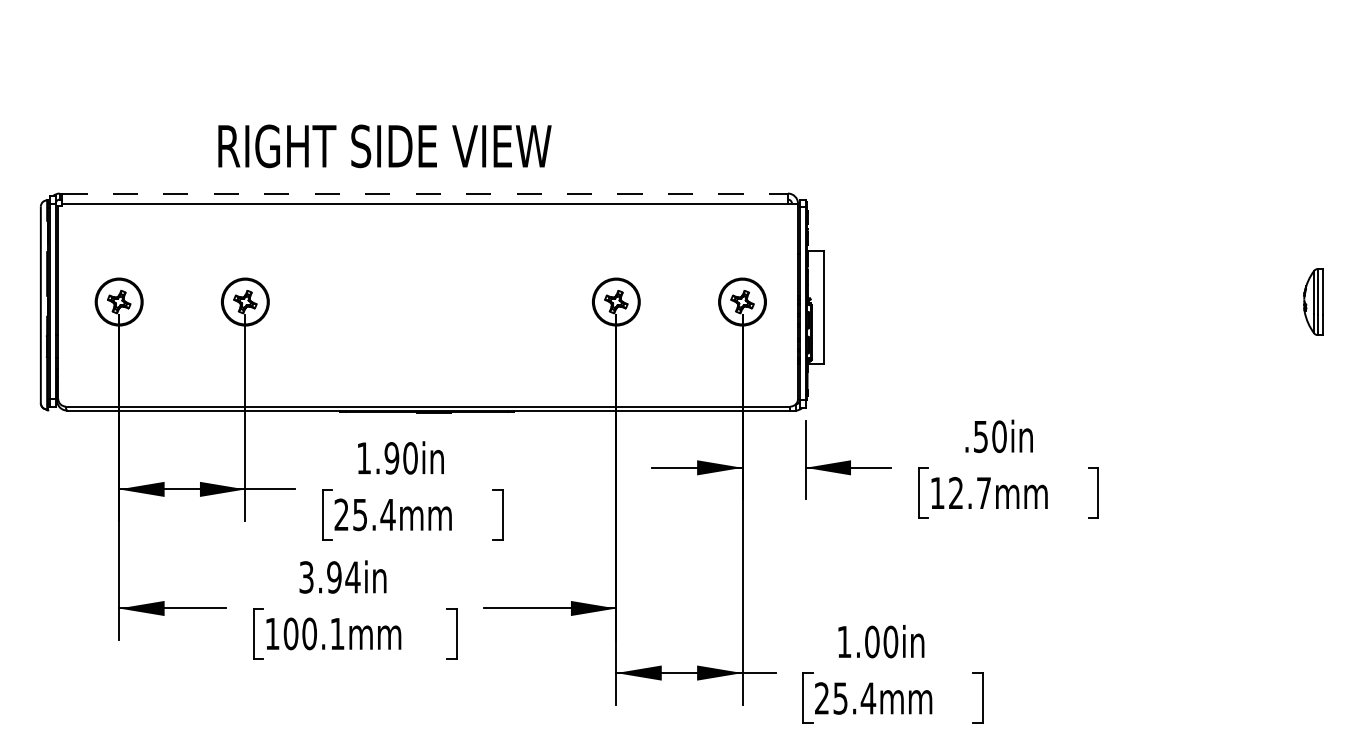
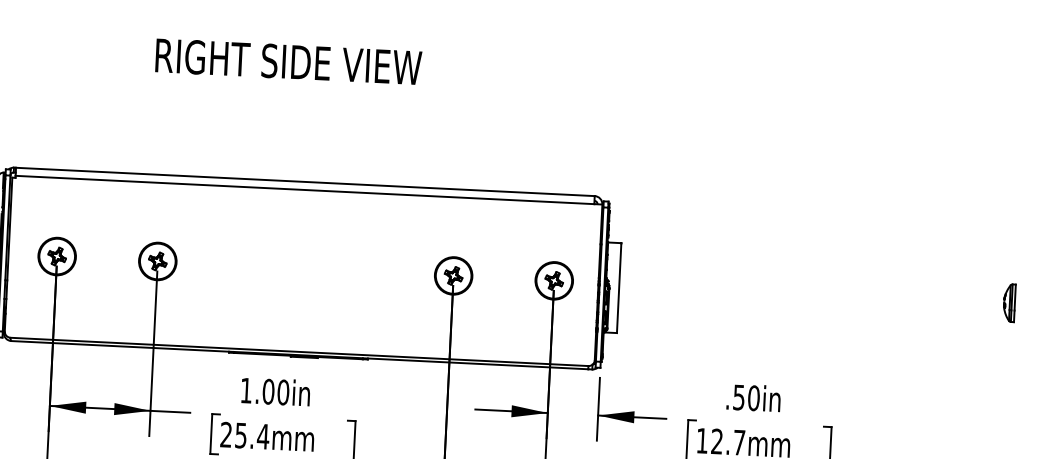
text: (384, 146) -> (288, 61), moved
line: (425, 193) -> (305, 181), dashed -> solid
part: (1312, 301) -> (1008, 302), size x0.71
text: (391, 458) -> (268, 391), 1.90in -> 1.00in

